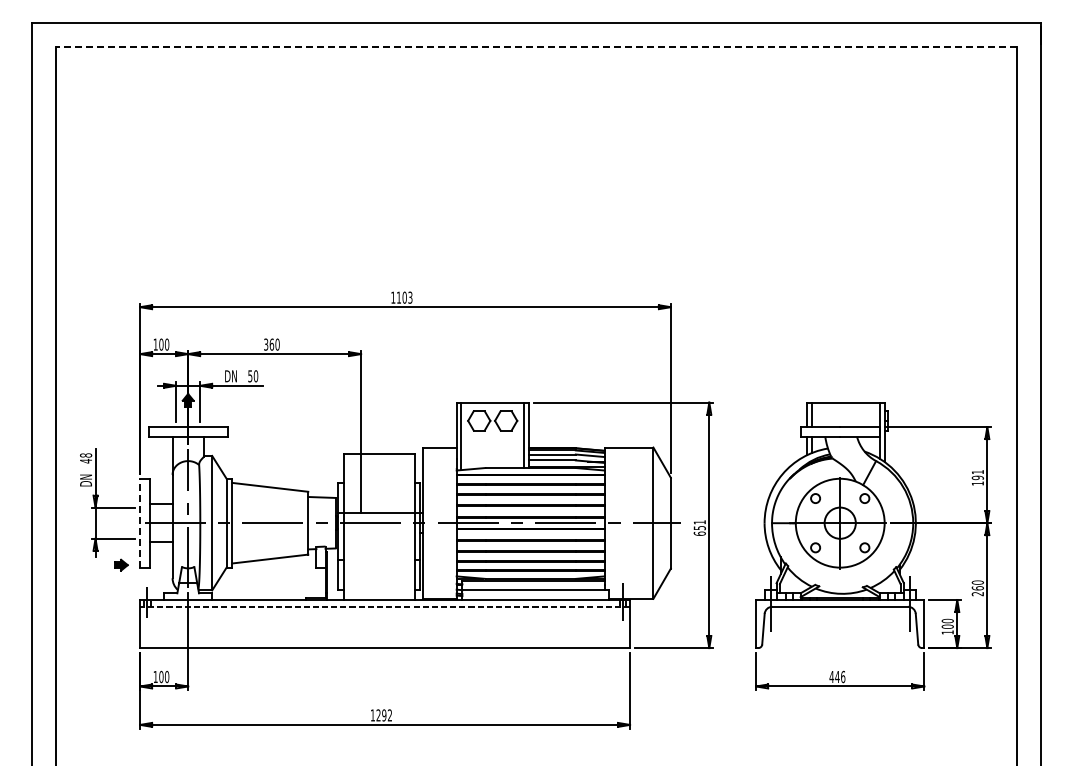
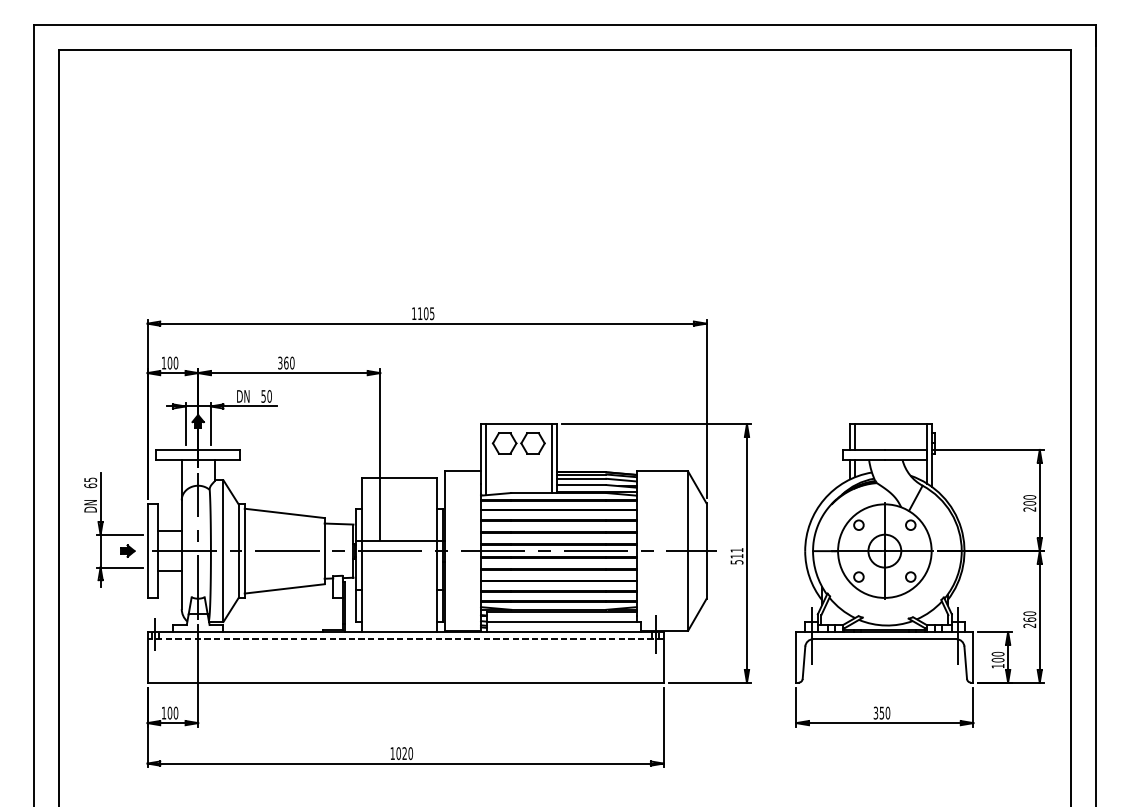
line: (536, 47) -> (565, 50), dashed -> solid
text: (410, 296) -> (432, 312), 1103 -> 1105
text: (86, 458) -> (91, 483), 48 -> 65
text: (977, 477) -> (1029, 503), 191 -> 200
line: (140, 522) -> (147, 550), dashed -> solid
text: (699, 530) -> (736, 558), 651 -> 511
part: (121, 564) -> (127, 550), moved
text: (837, 676) -> (881, 712), 446 -> 350
text: (384, 715) -> (404, 753), 1292 -> 1020

